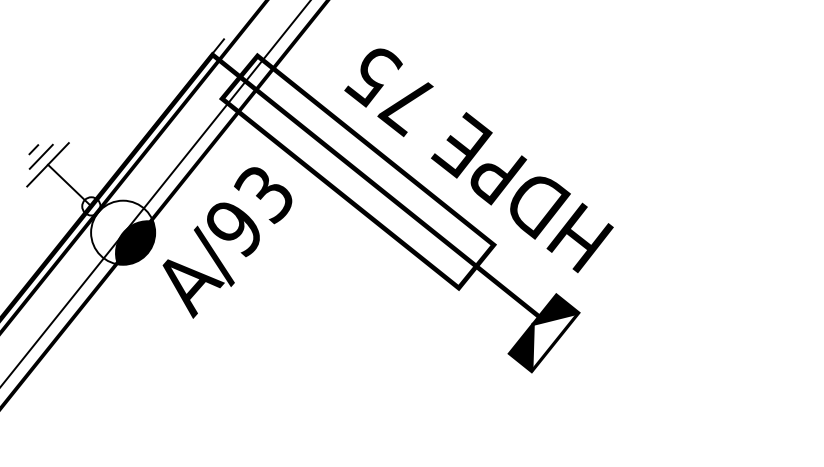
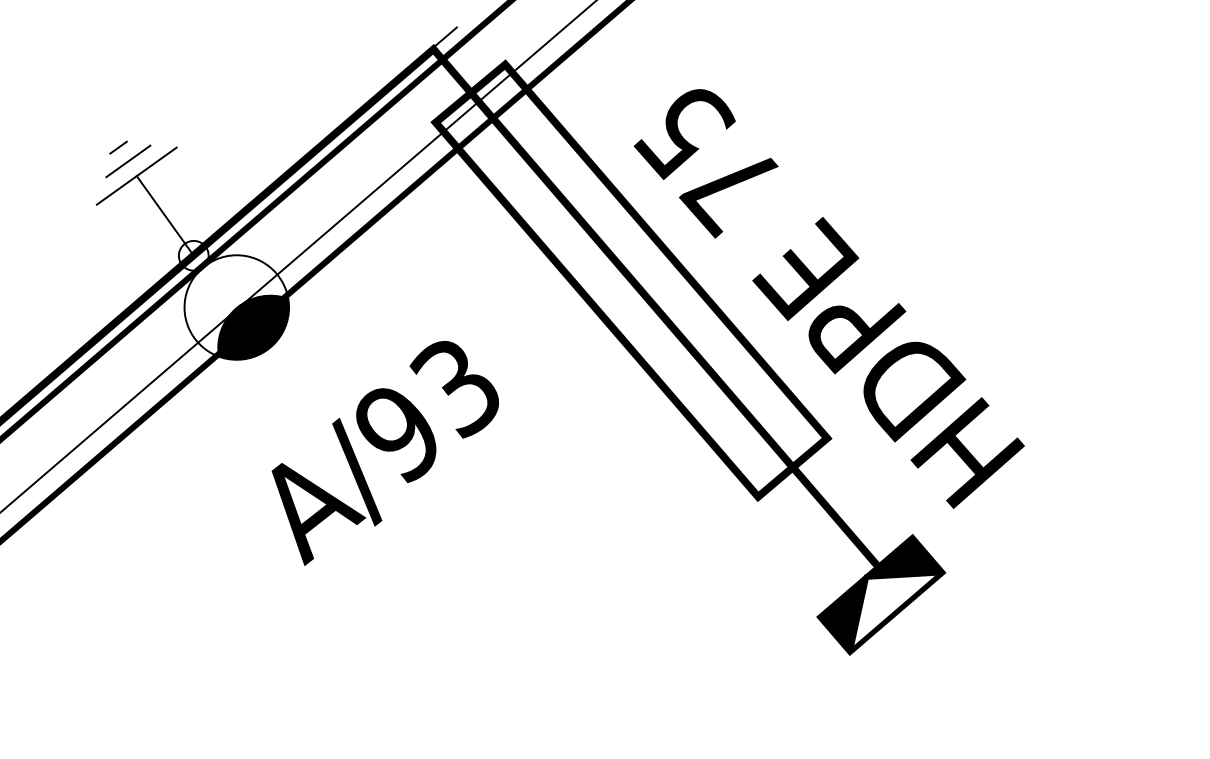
text: (227, 242) -> (382, 453), moved

